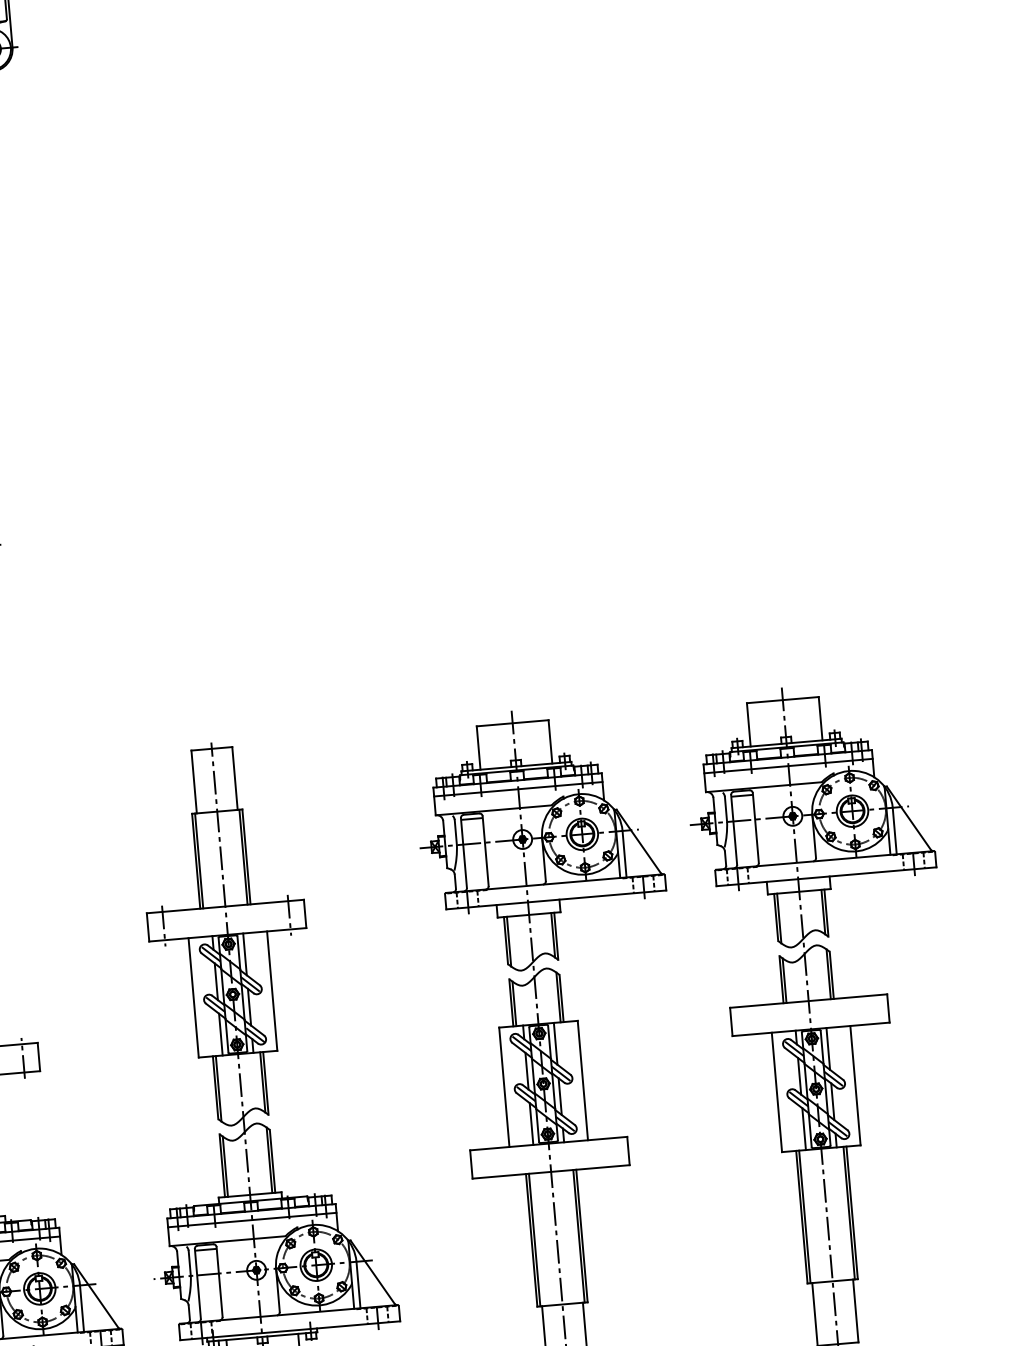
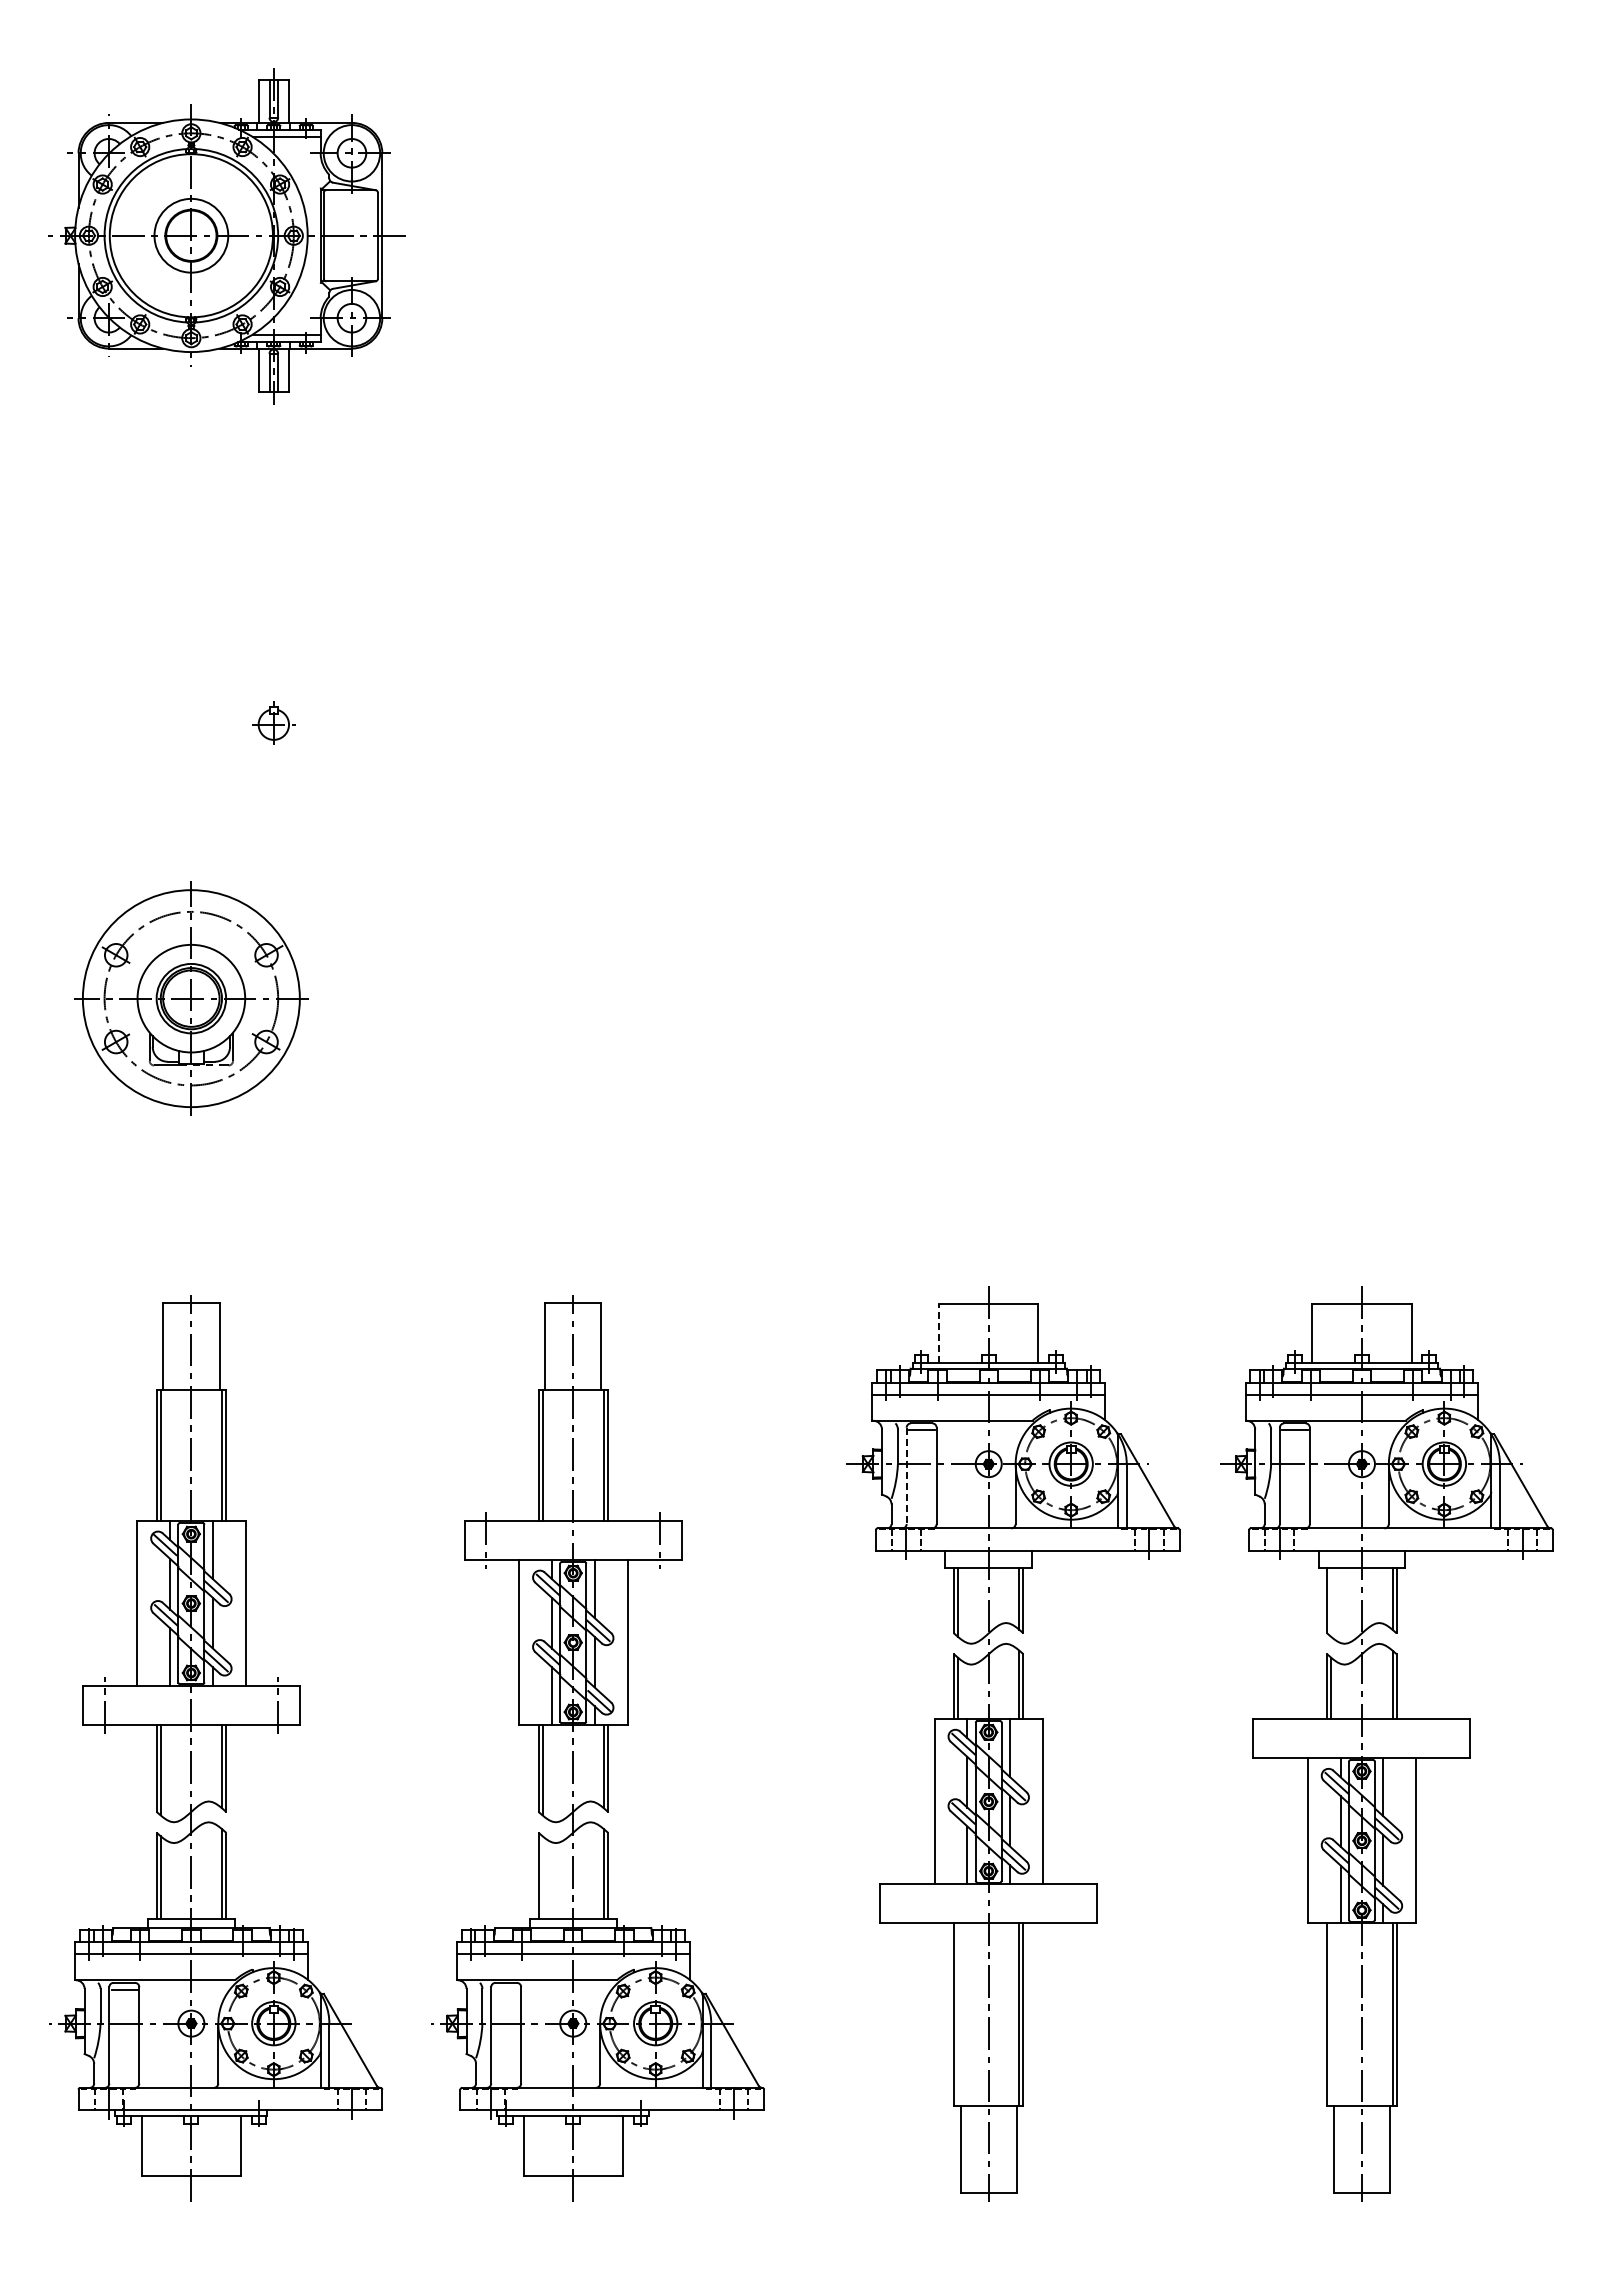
line: (478, 747) -> (939, 1333), solid -> dashed
line: (463, 853) -> (906, 1476), solid -> dashed
line: (779, 918) -> (1331, 1602), removed
line: (225, 1166) -> (542, 1877), removed
line: (804, 1216) -> (1331, 2014), removed
line: (534, 1239) -> (958, 2014), removed
line: (206, 1249) -> (506, 1989), removed

